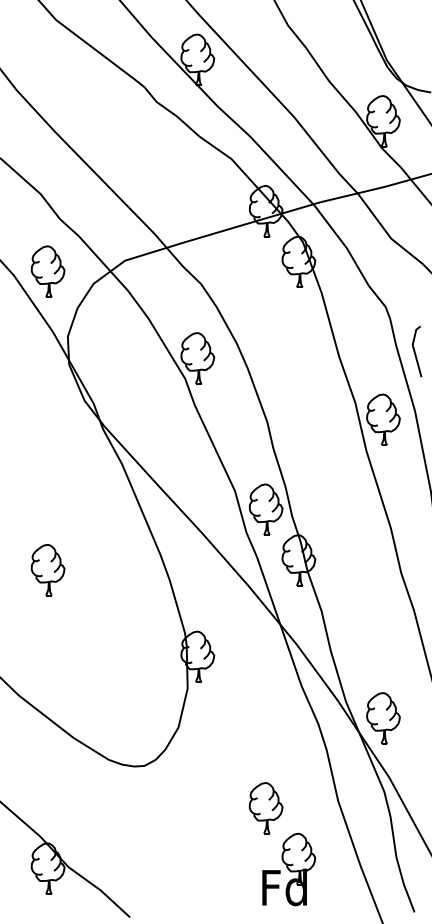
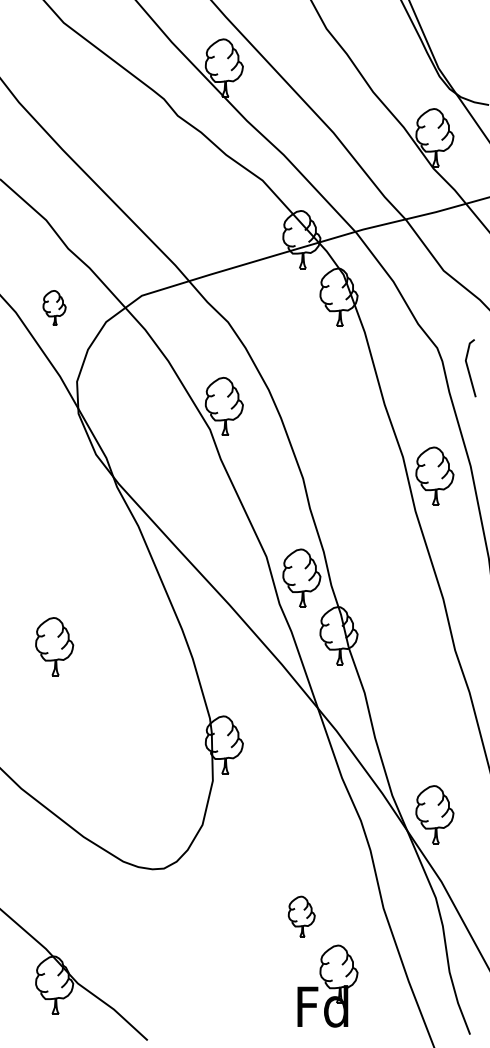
part: (47, 271) -> (53, 307), size x0.6
line: (415, 351) -> (468, 368), moved
part: (265, 808) -> (301, 916), size x0.7

